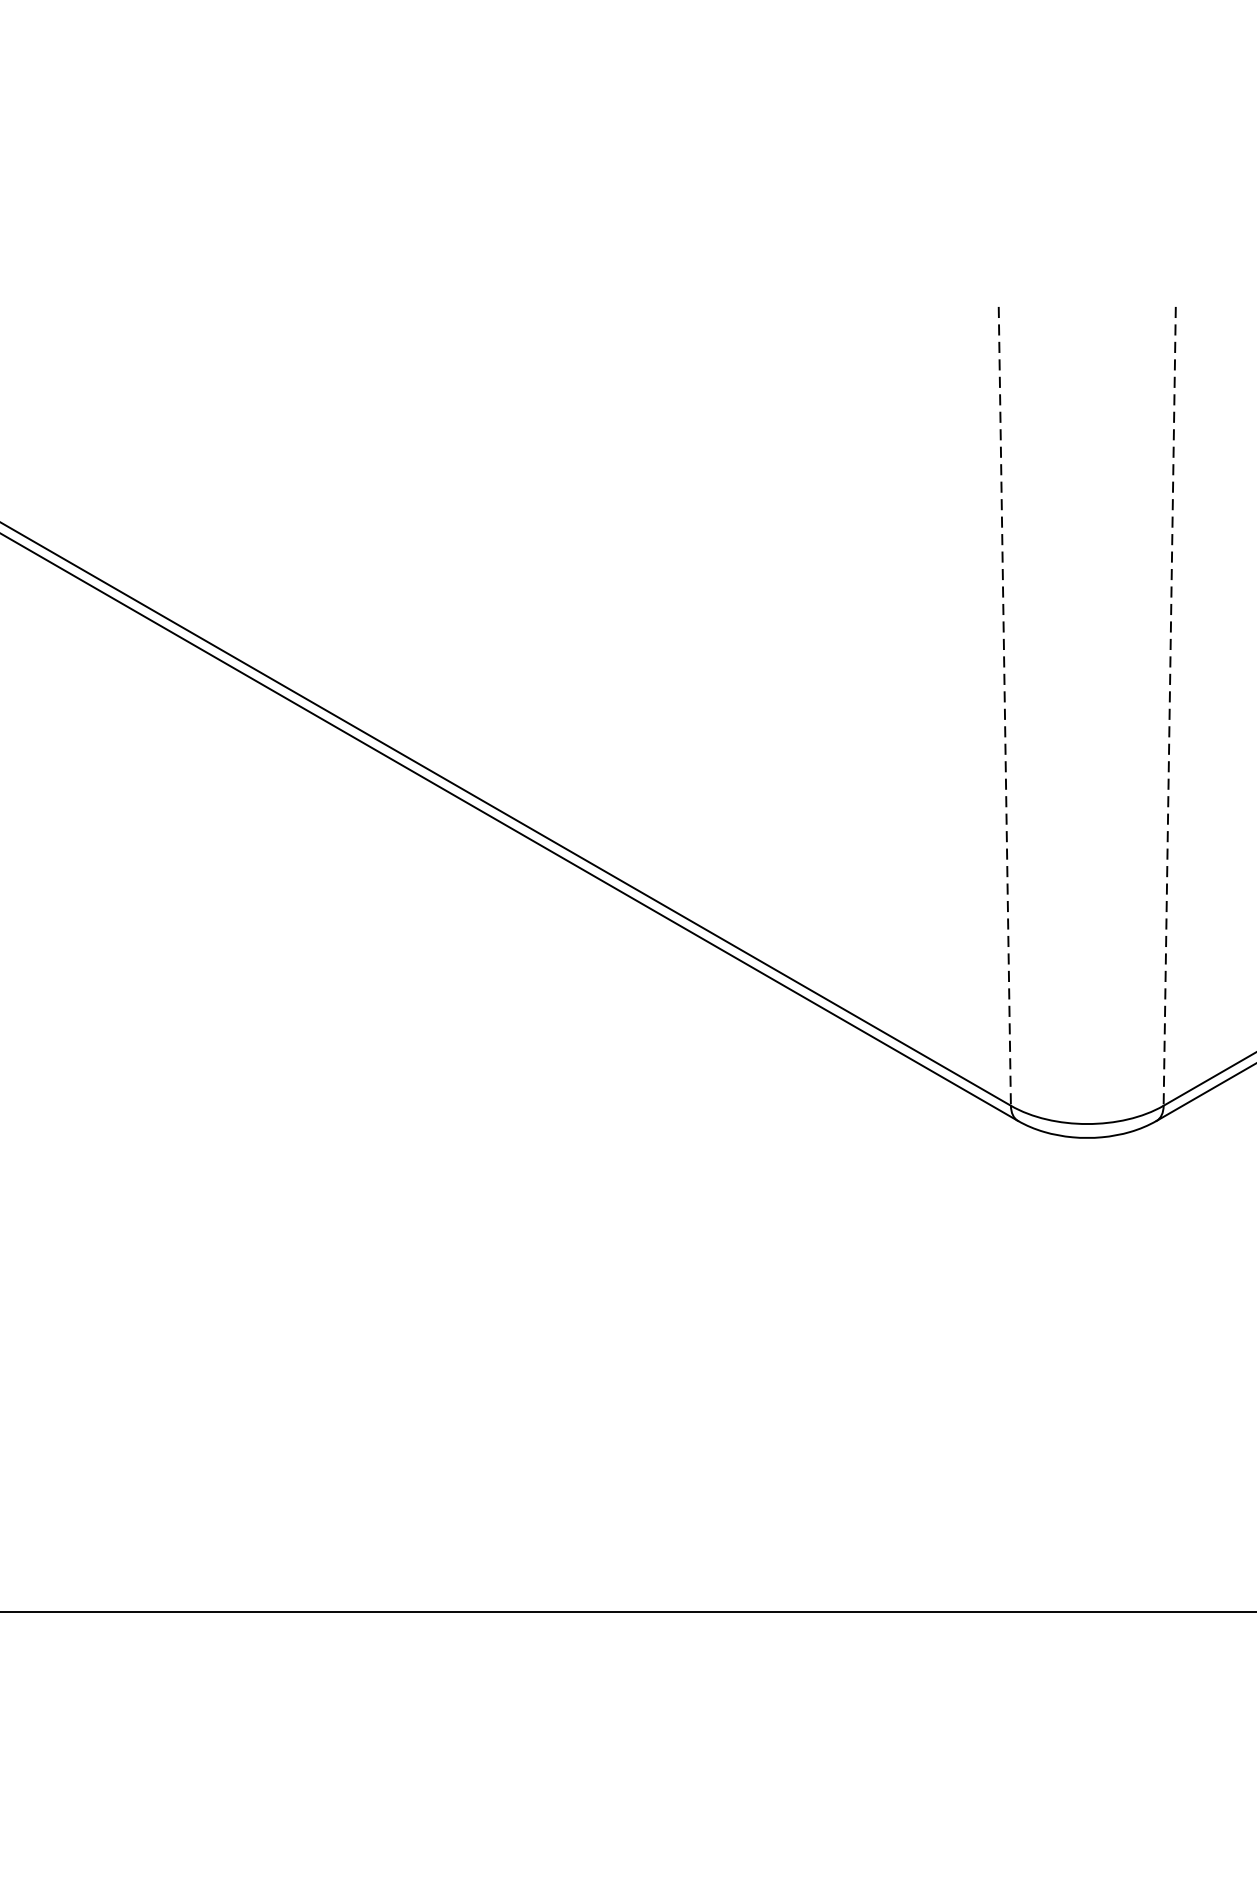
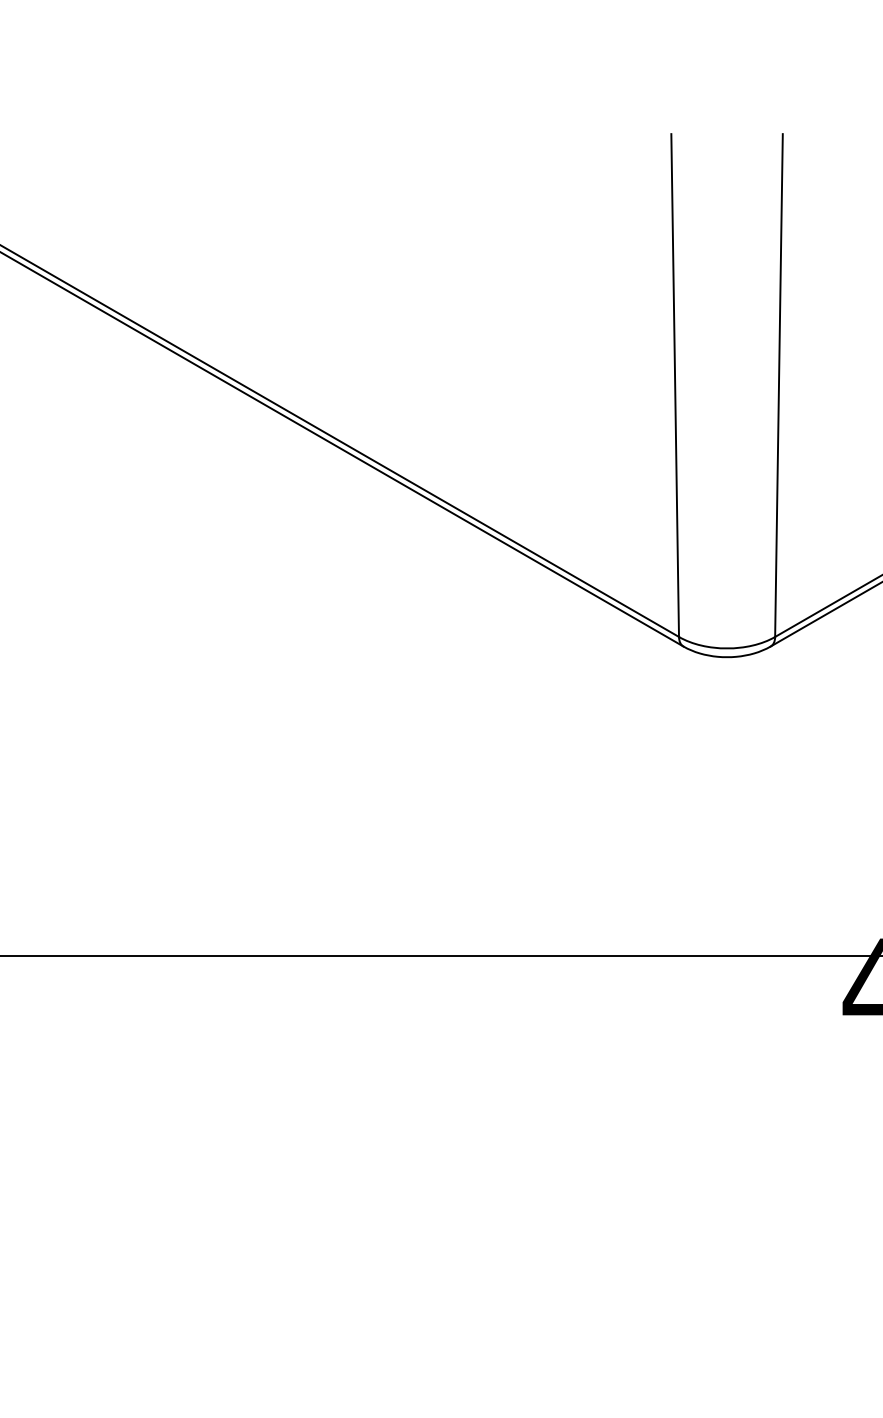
line: (1005, 707) -> (675, 386), dashed -> solid
line: (1168, 707) -> (778, 386), dashed -> solid

